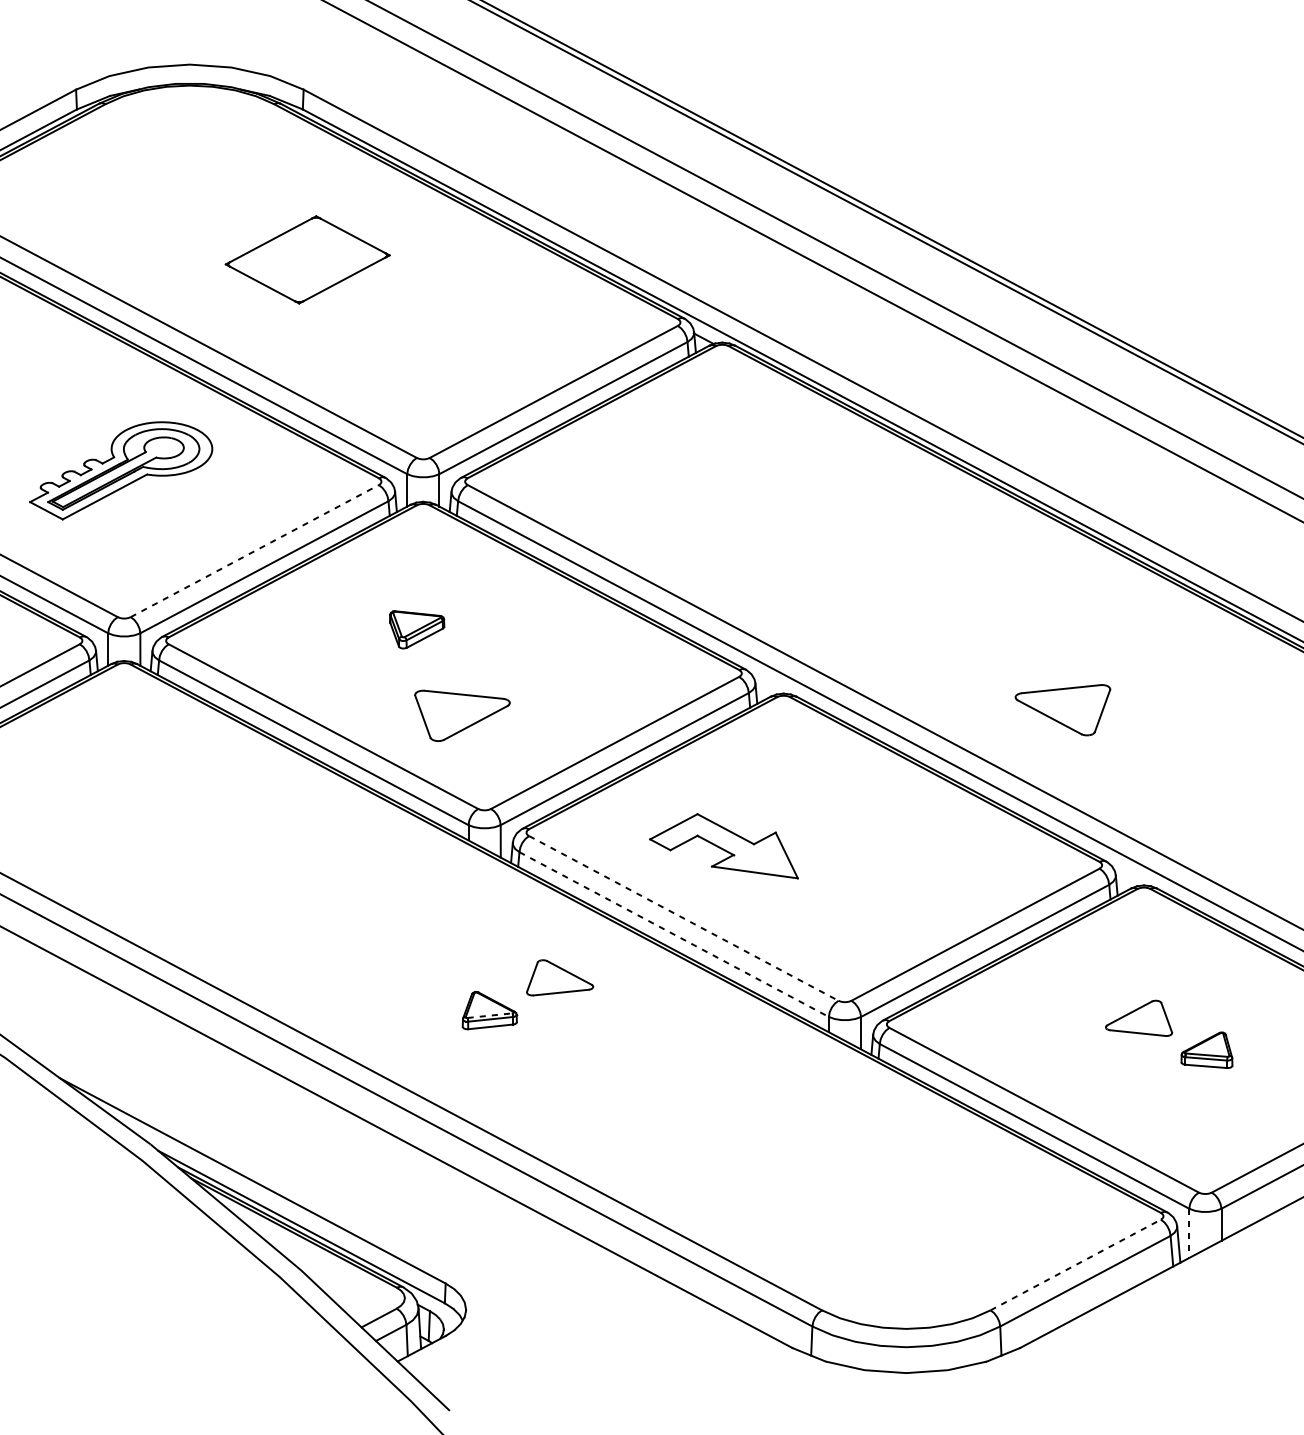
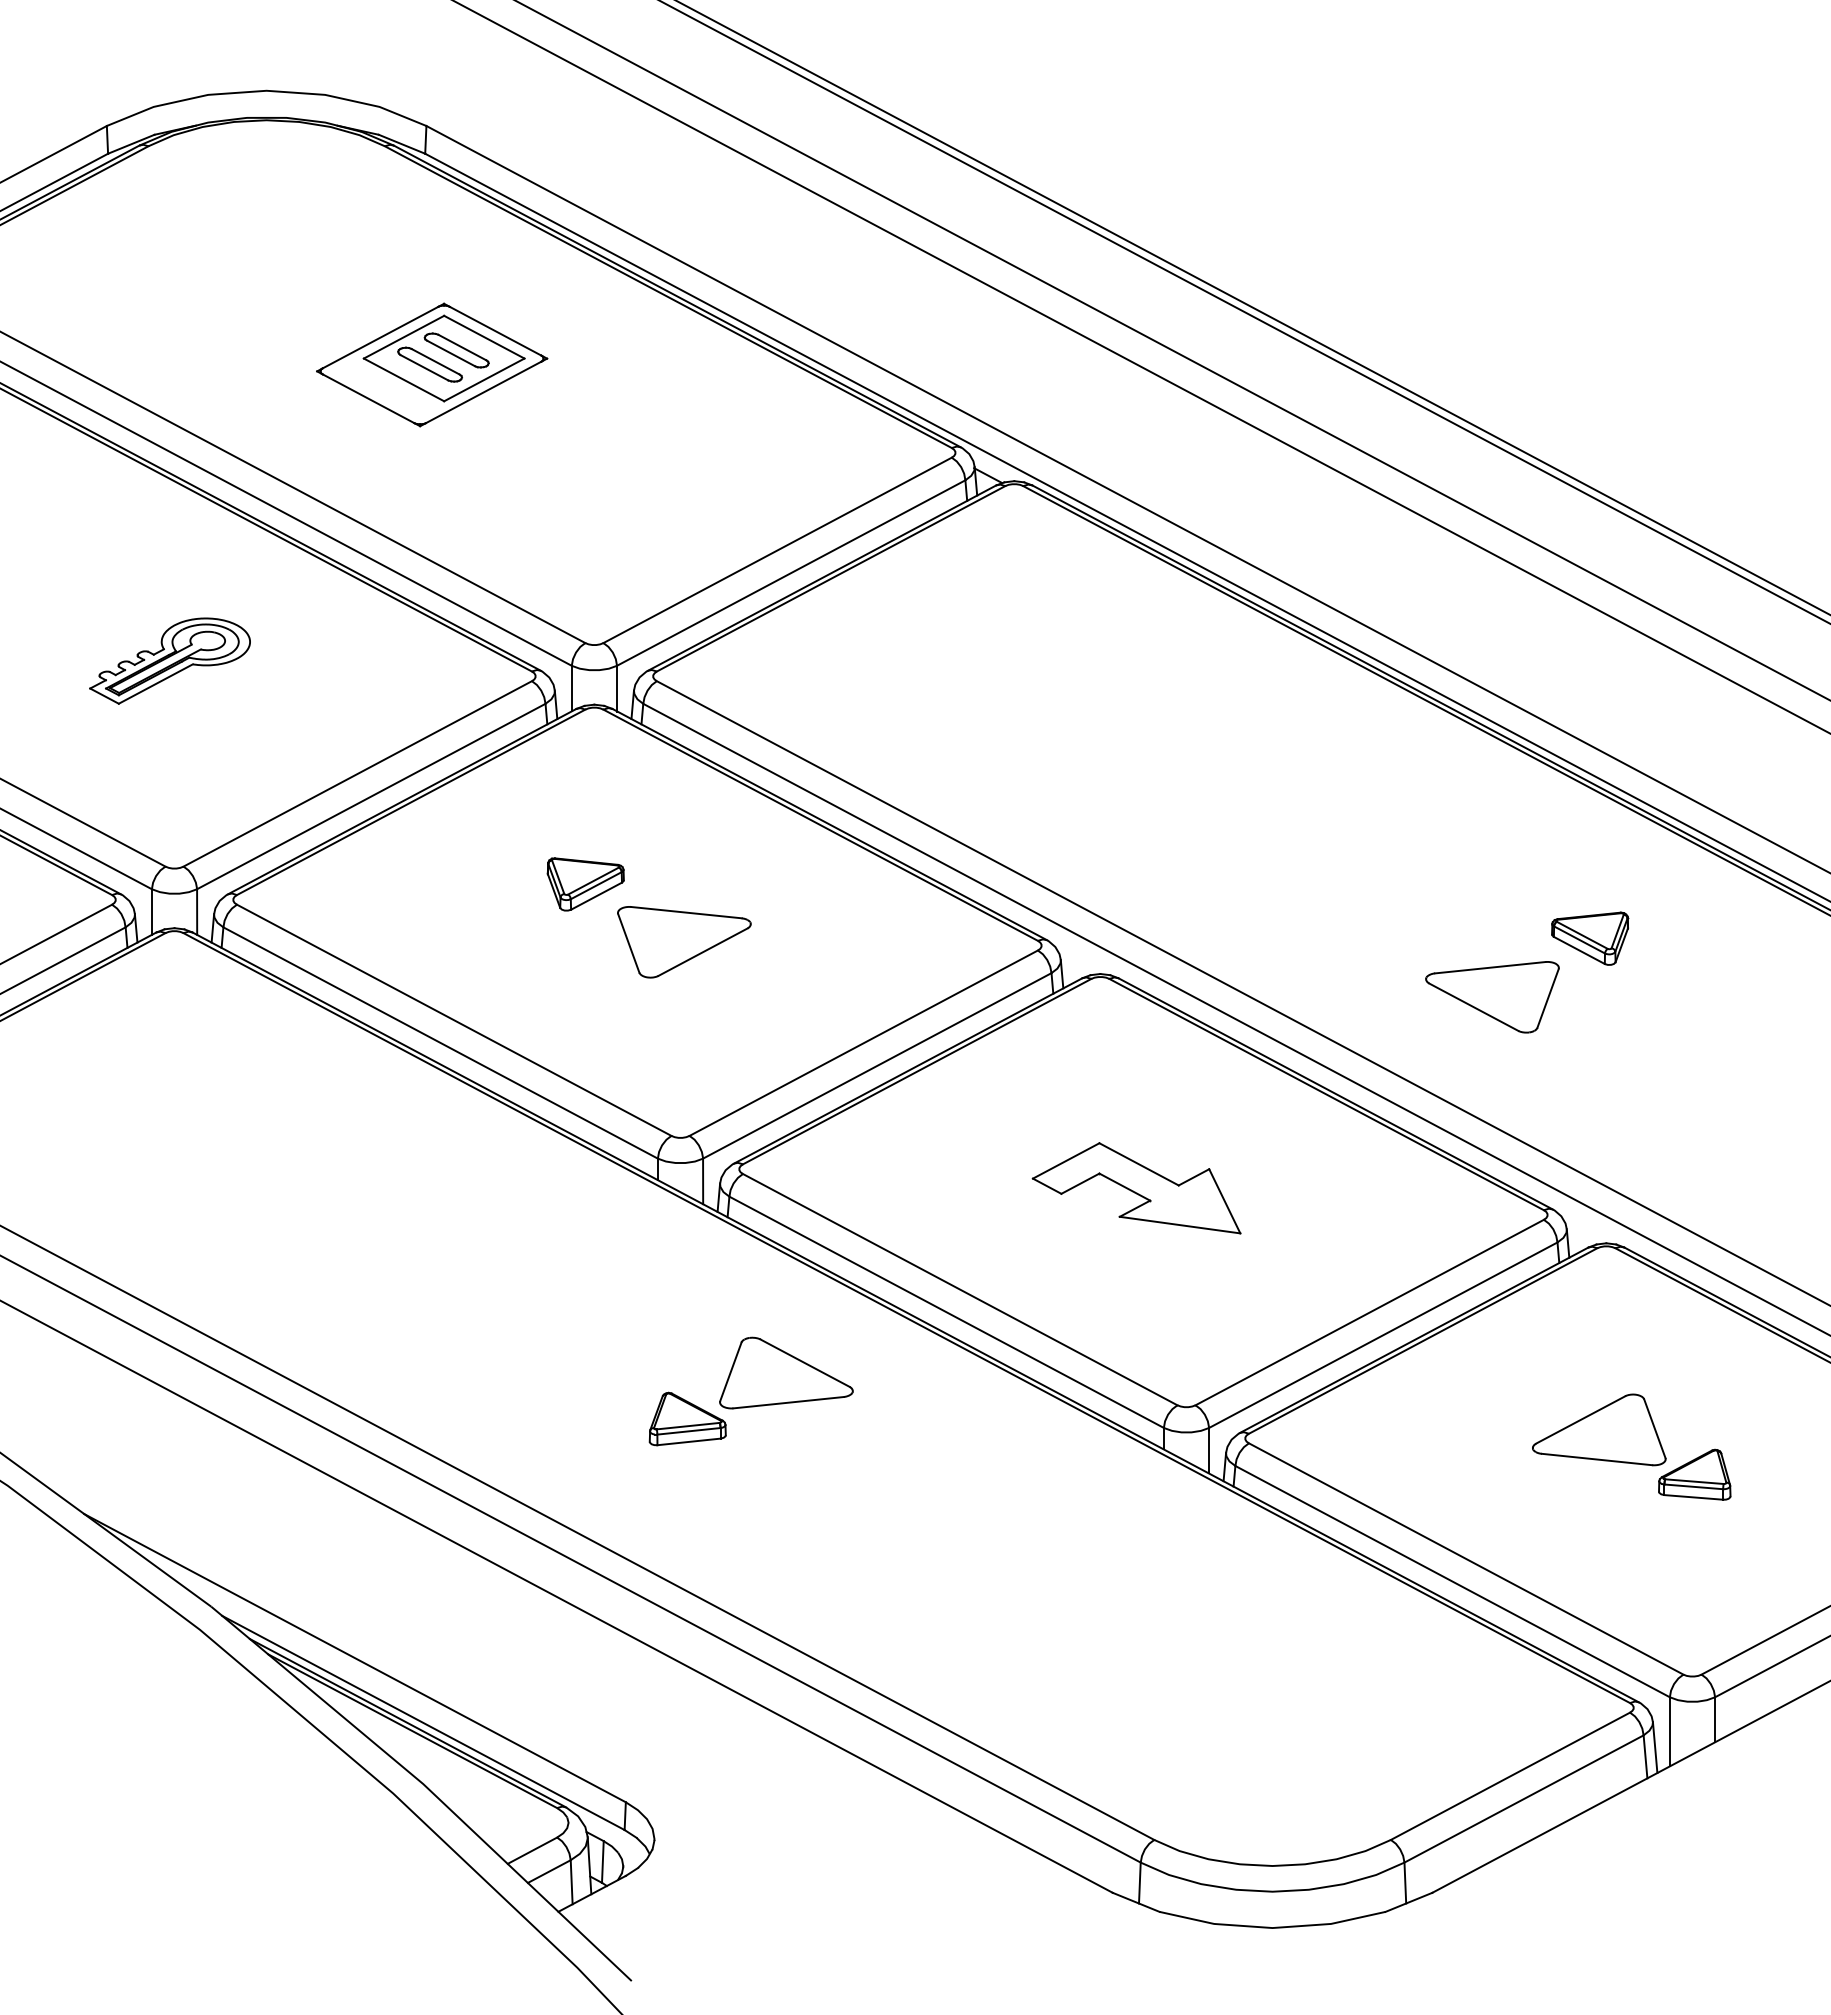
part: (315, 255) -> (443, 358), added
part: (120, 470) -> (169, 660), size x0.62
line: (255, 550) -> (358, 773), dashed -> solid
part: (1132, 668) -> (1590, 938), added
part: (462, 716) -> (684, 942), moved
part: (723, 846) -> (1136, 1188), moved
line: (684, 918) -> (960, 1289), dashed -> solid
line: (674, 934) -> (947, 1312), dashed -> solid
part: (560, 977) -> (786, 1372), size x1.43
line: (490, 1015) -> (688, 1426), dashed -> solid
part: (1139, 1018) -> (1599, 1429), size x1.43
line: (1188, 1233) -> (1669, 1731), dashed -> solid
line: (1075, 1265) -> (1510, 1776), dashed -> solid

